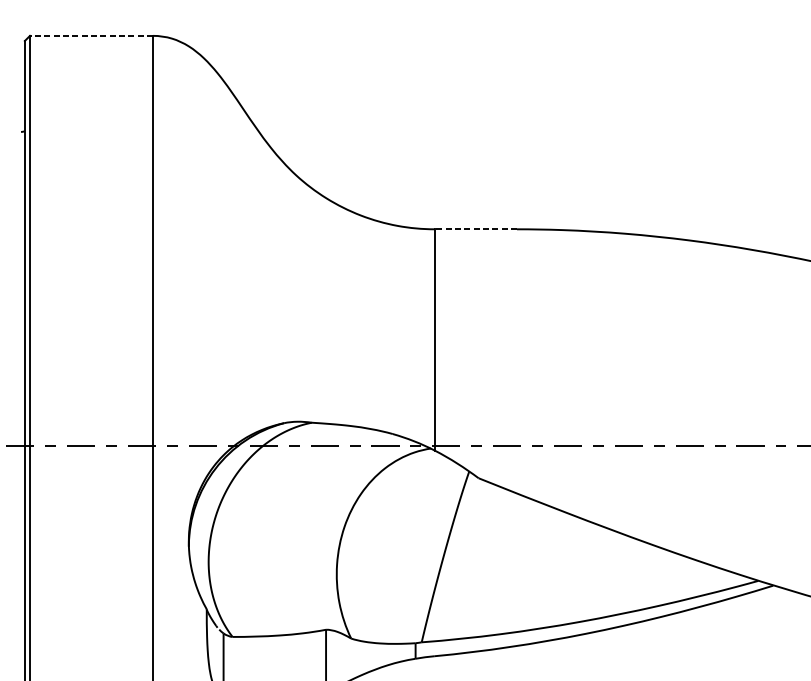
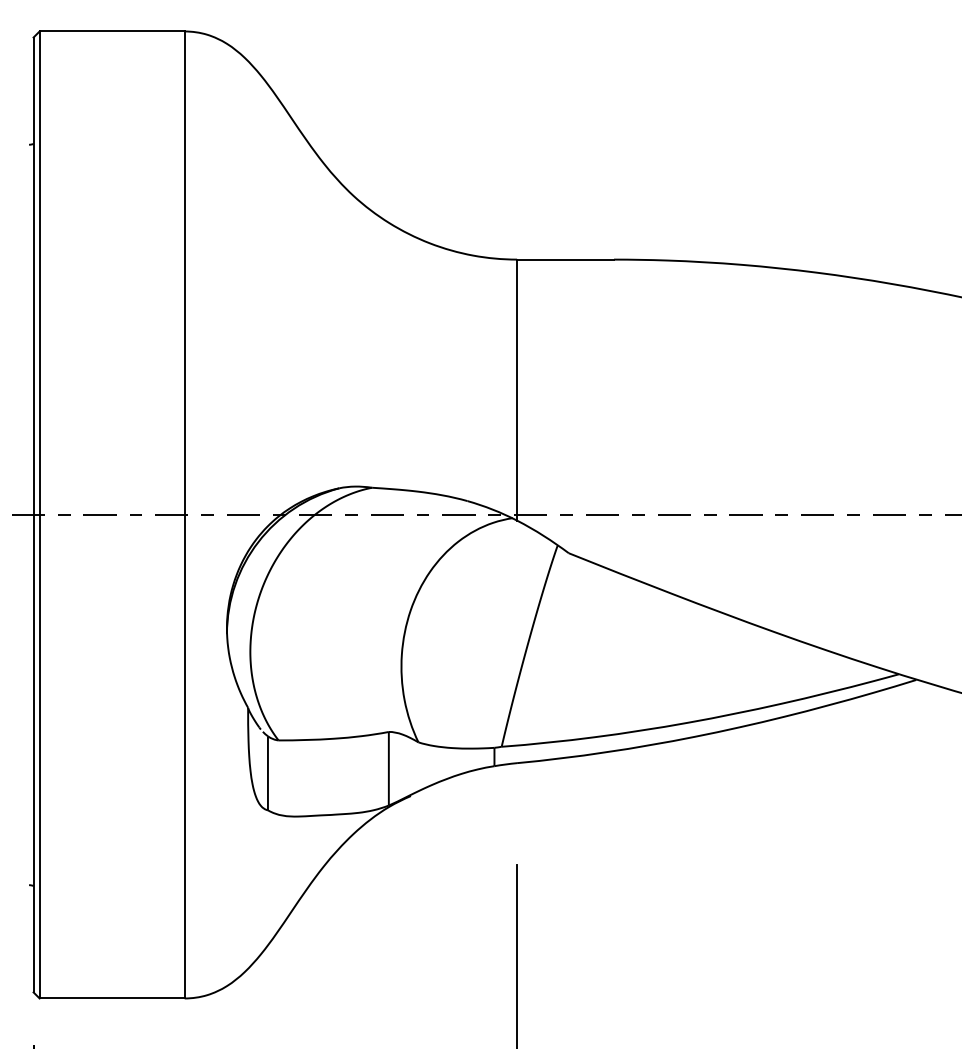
line: (91, 35) -> (112, 31), dashed -> solid
line: (475, 229) -> (565, 259), dashed -> solid

